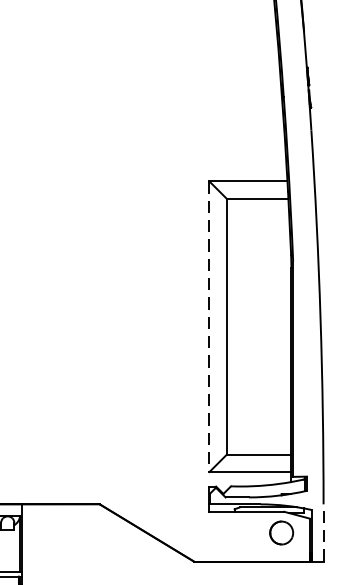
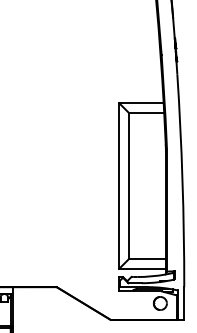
line: (209, 327) -> (119, 186), dashed -> solid
line: (323, 533) -> (184, 303), dashed -> solid

